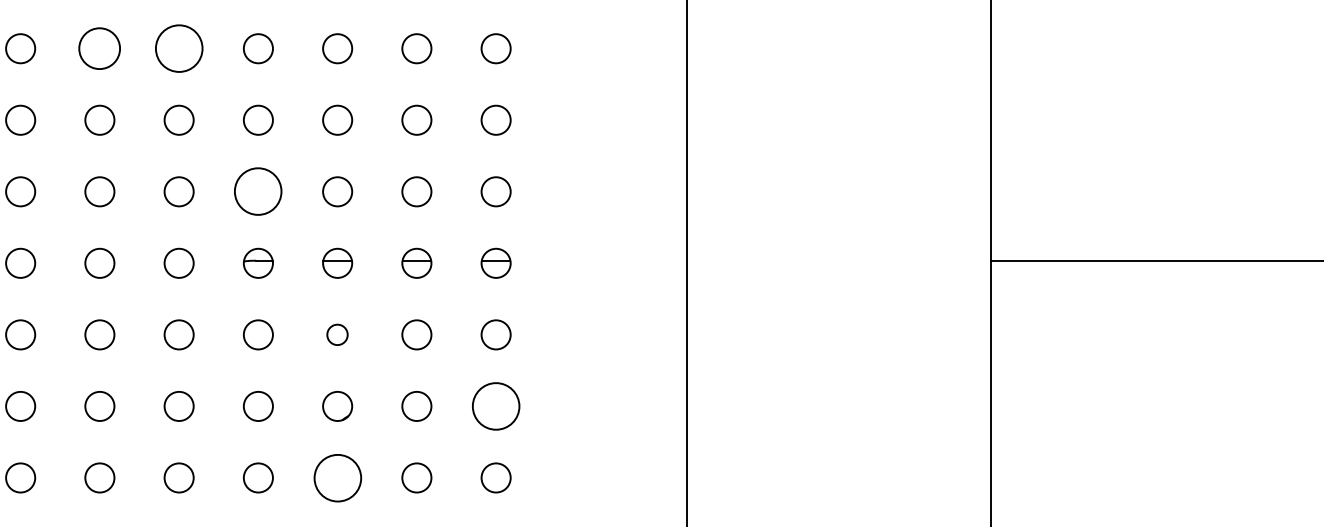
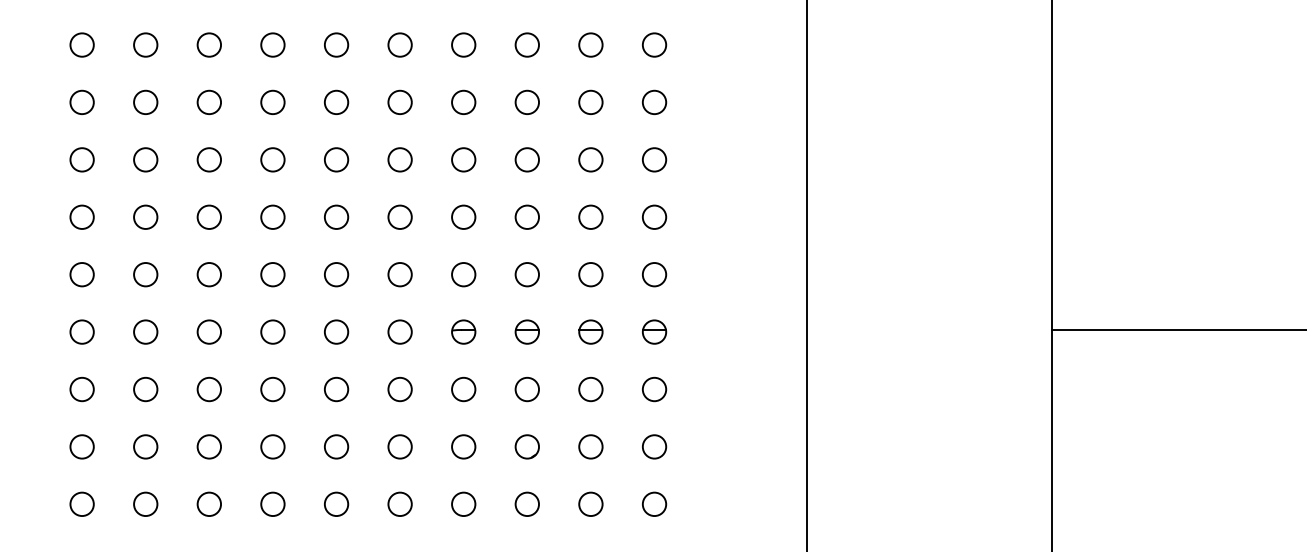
circle: (99, 48) -> (336, 159), size x0.71
circle: (178, 48) -> (399, 159), size x0.62
circle: (258, 191) -> (463, 274), size x0.62
circle: (336, 334) -> (526, 389), size x1.43
circle: (496, 405) -> (654, 446), size x0.62
circle: (336, 476) -> (526, 503), size x0.62

